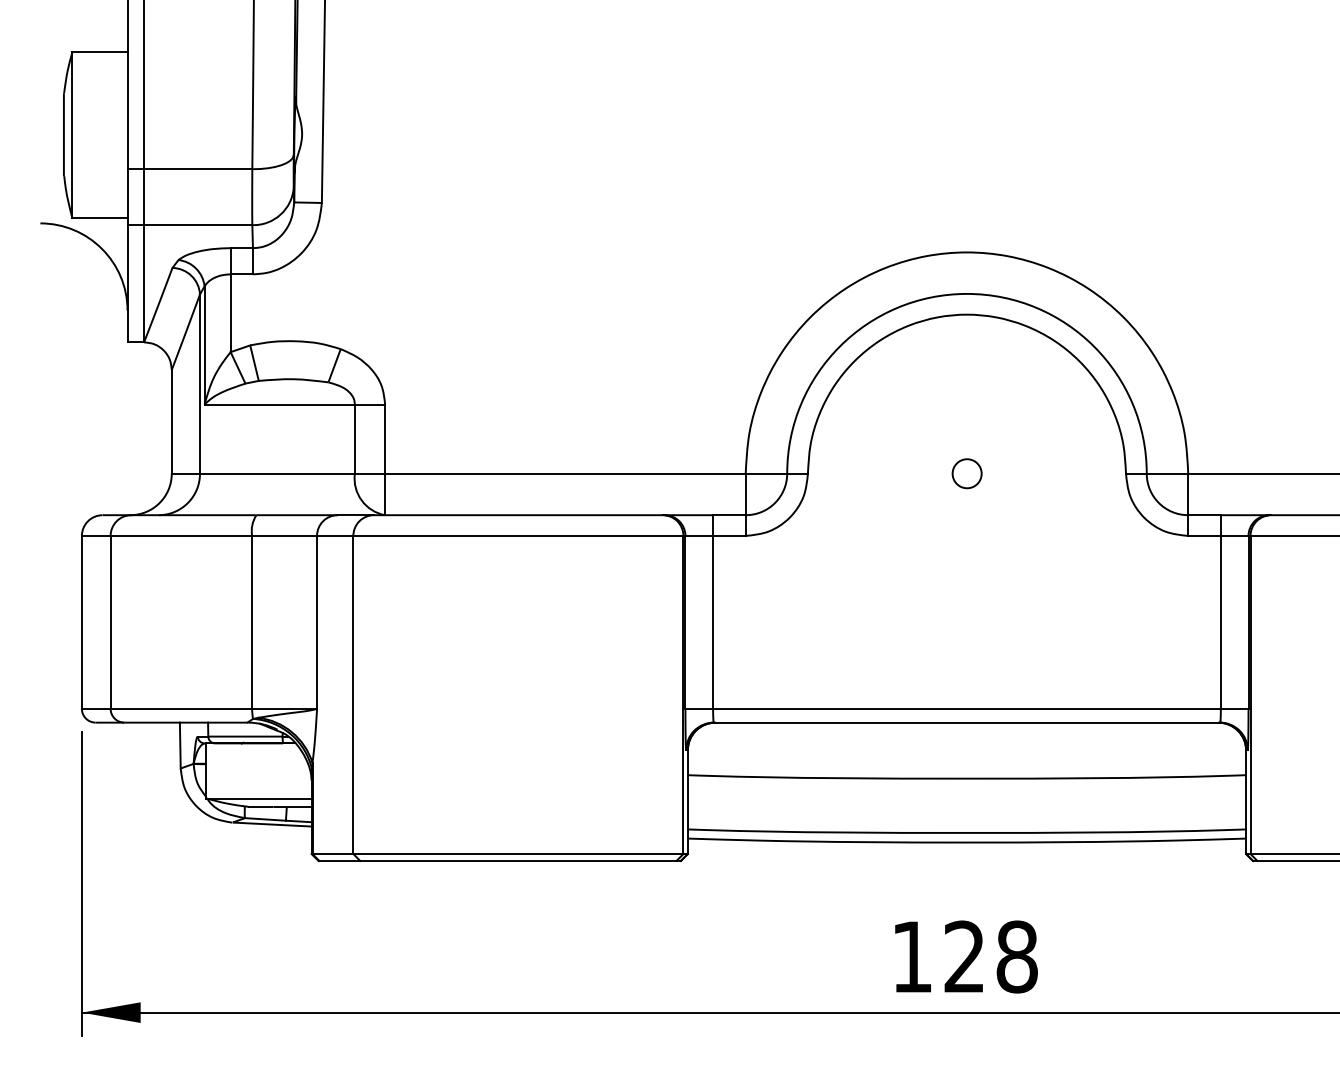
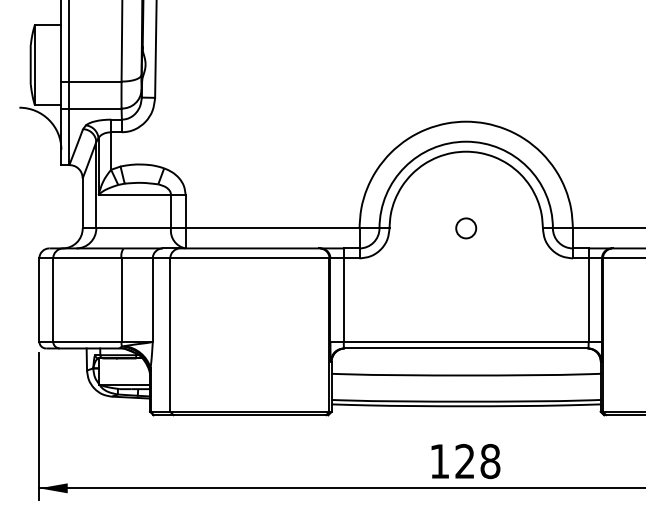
circle: (967, 473) -> (466, 228), size x1.43

